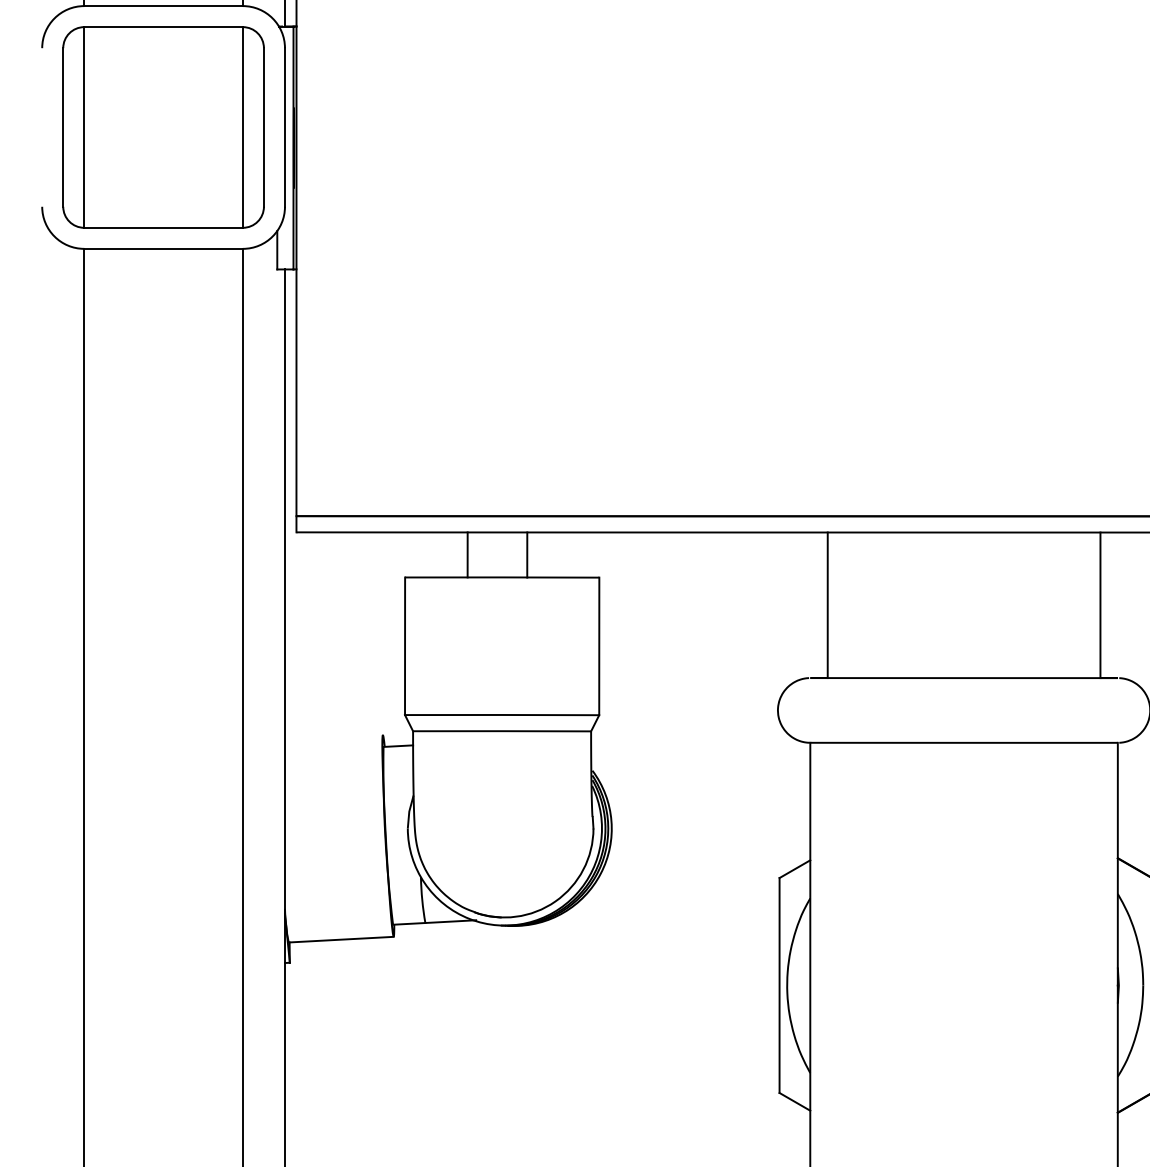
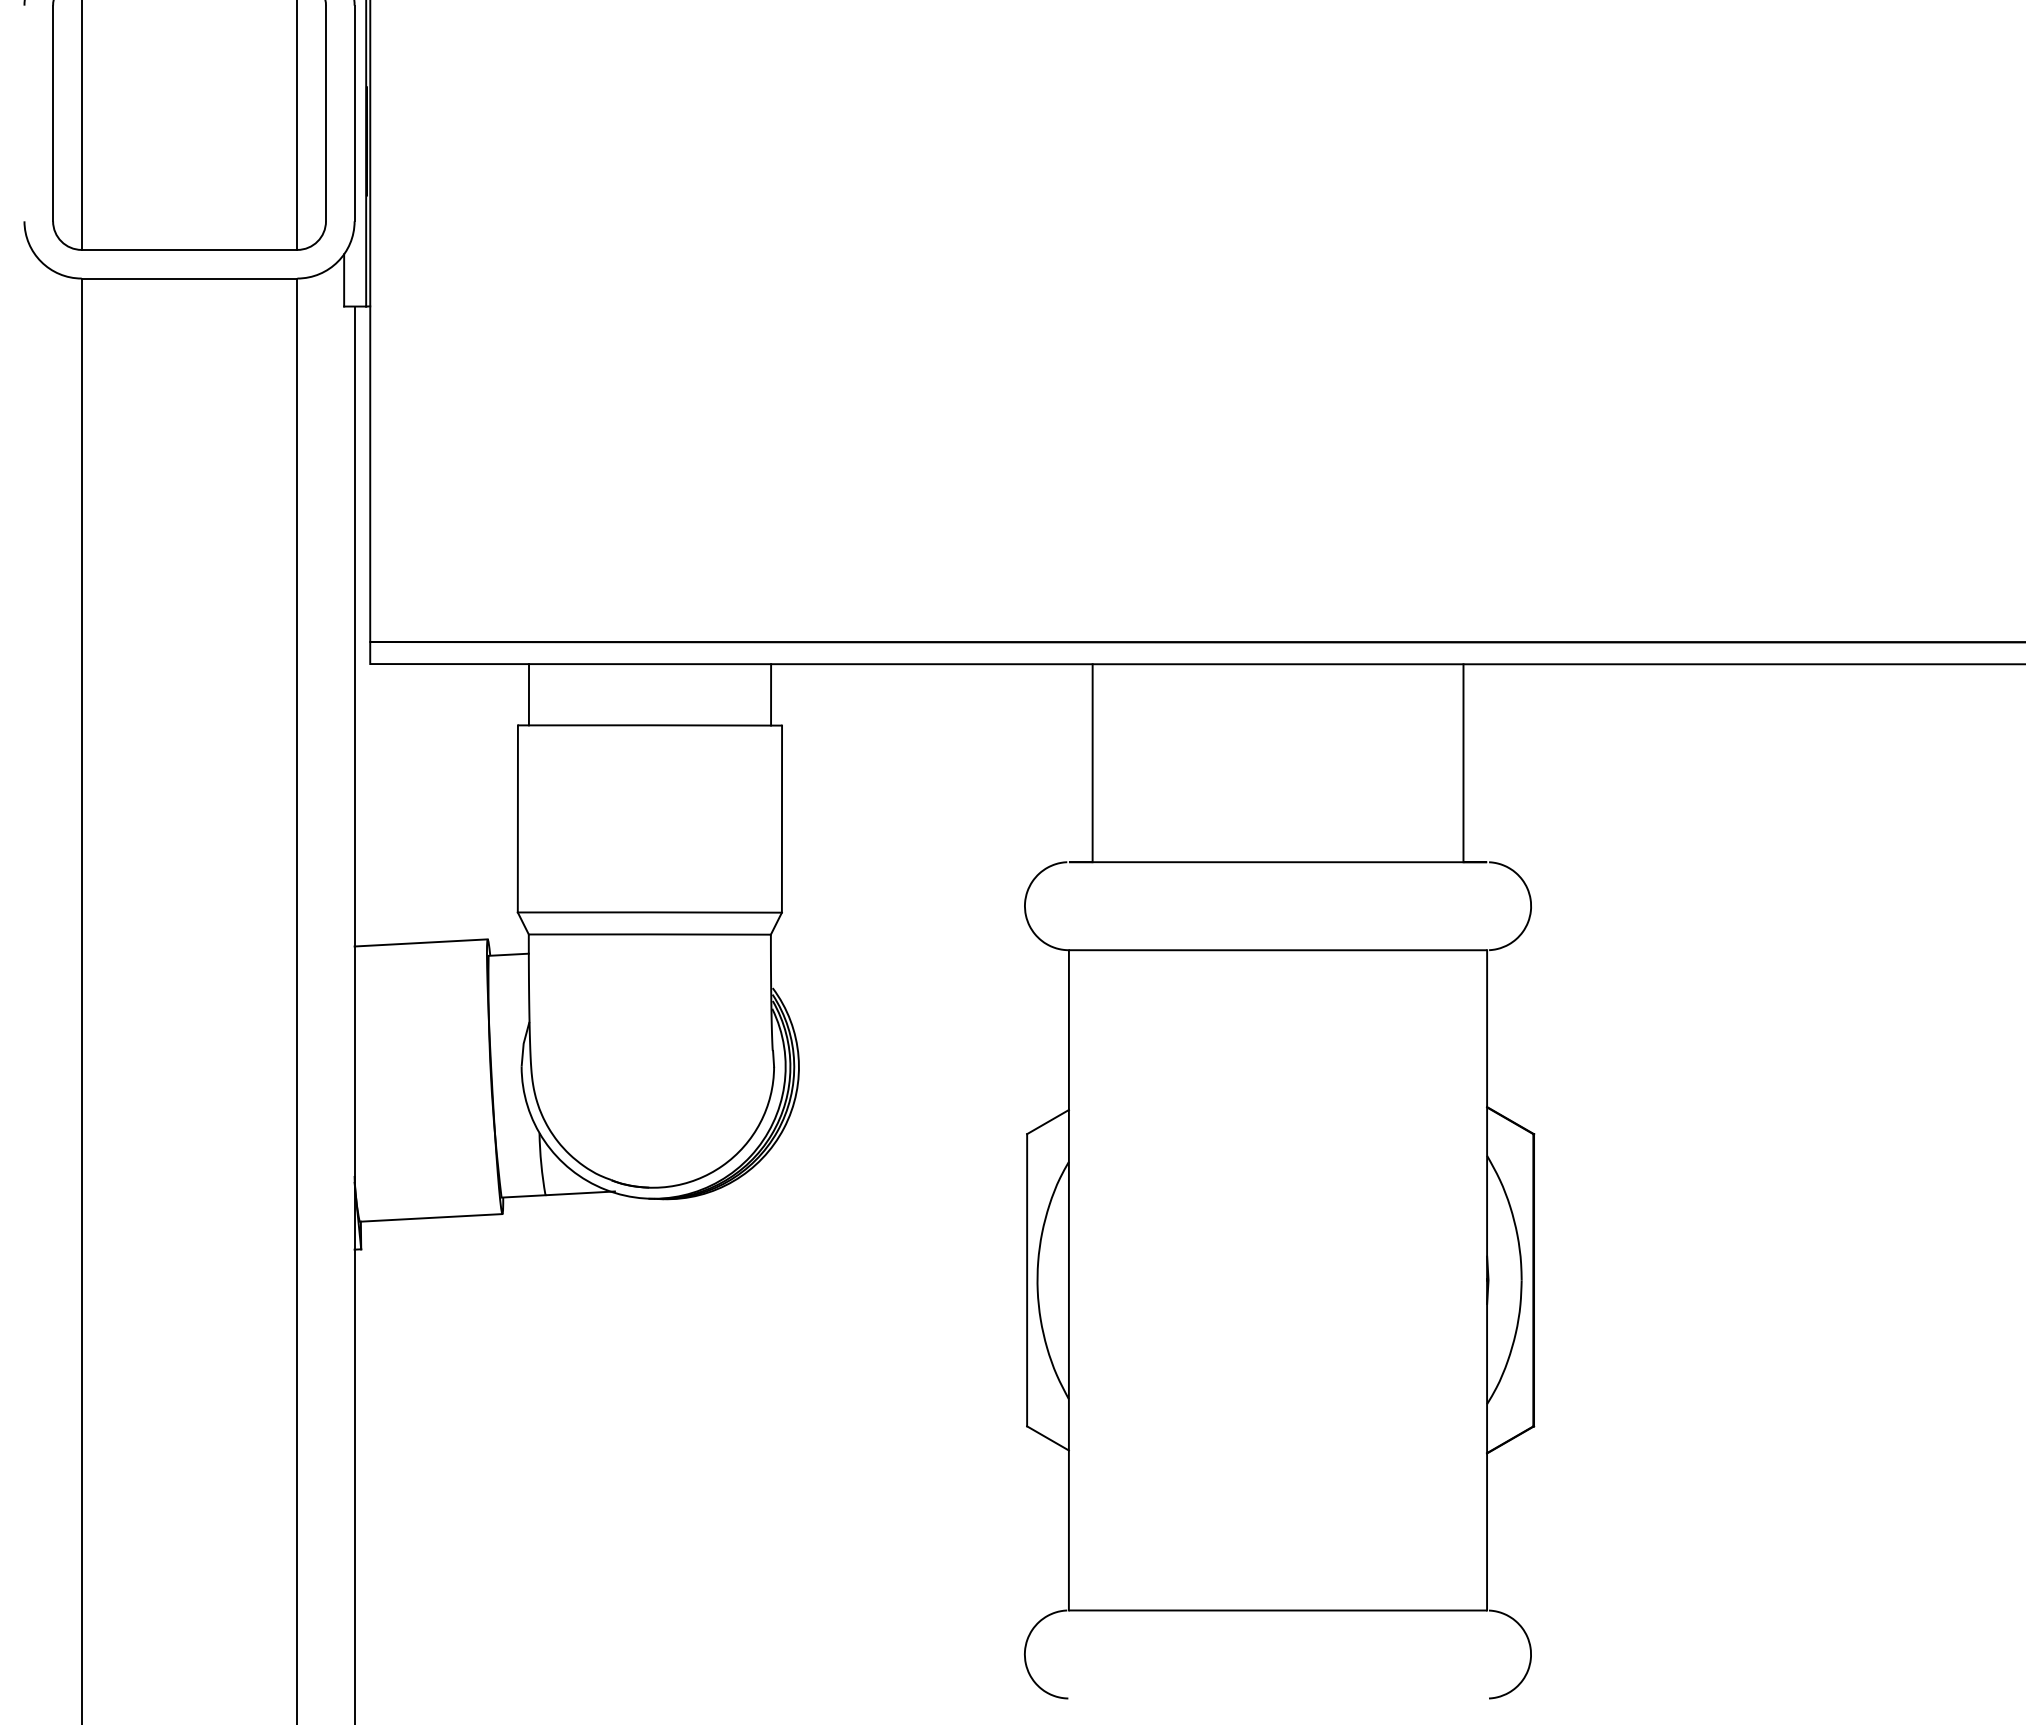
line: (467, 554) -> (528, 694), moved
line: (527, 554) -> (771, 694), moved
line: (333, 737) -> (420, 942), added

